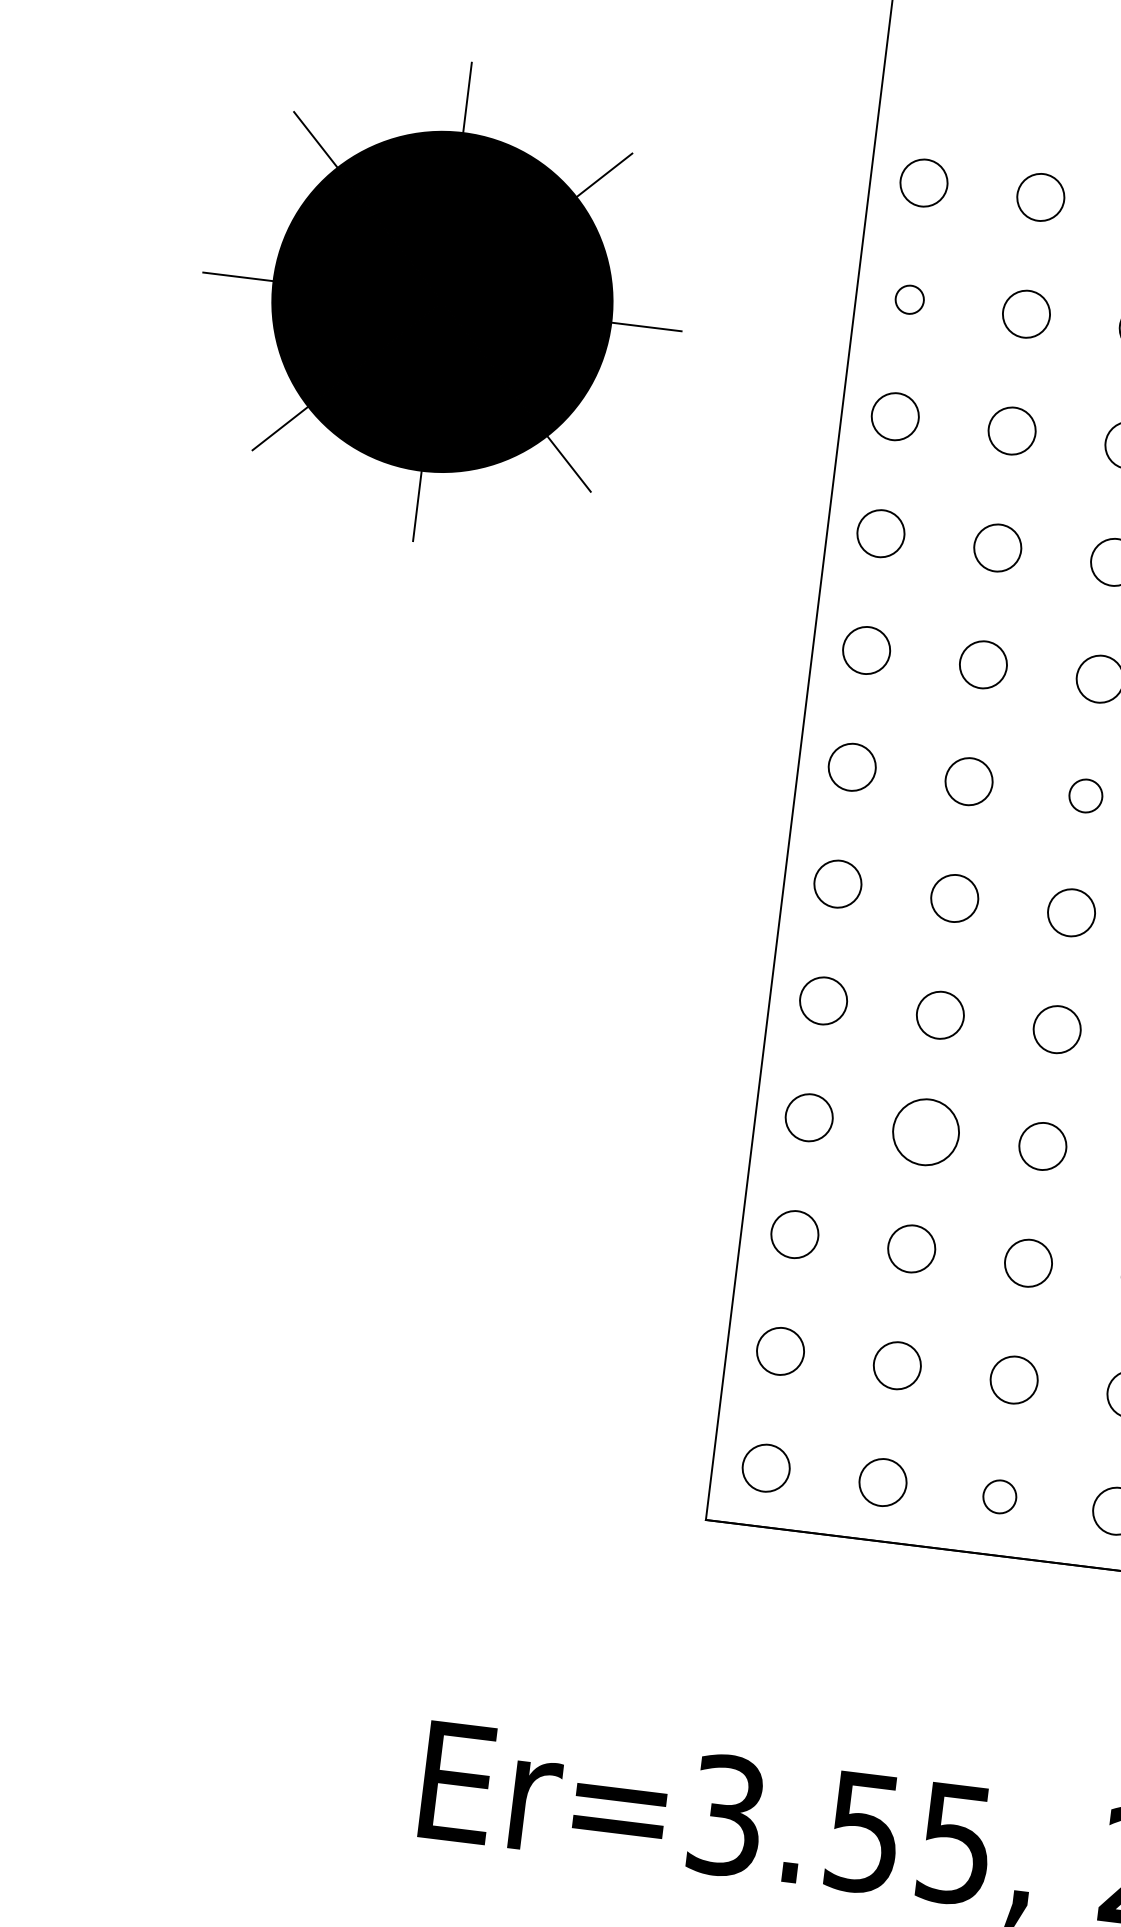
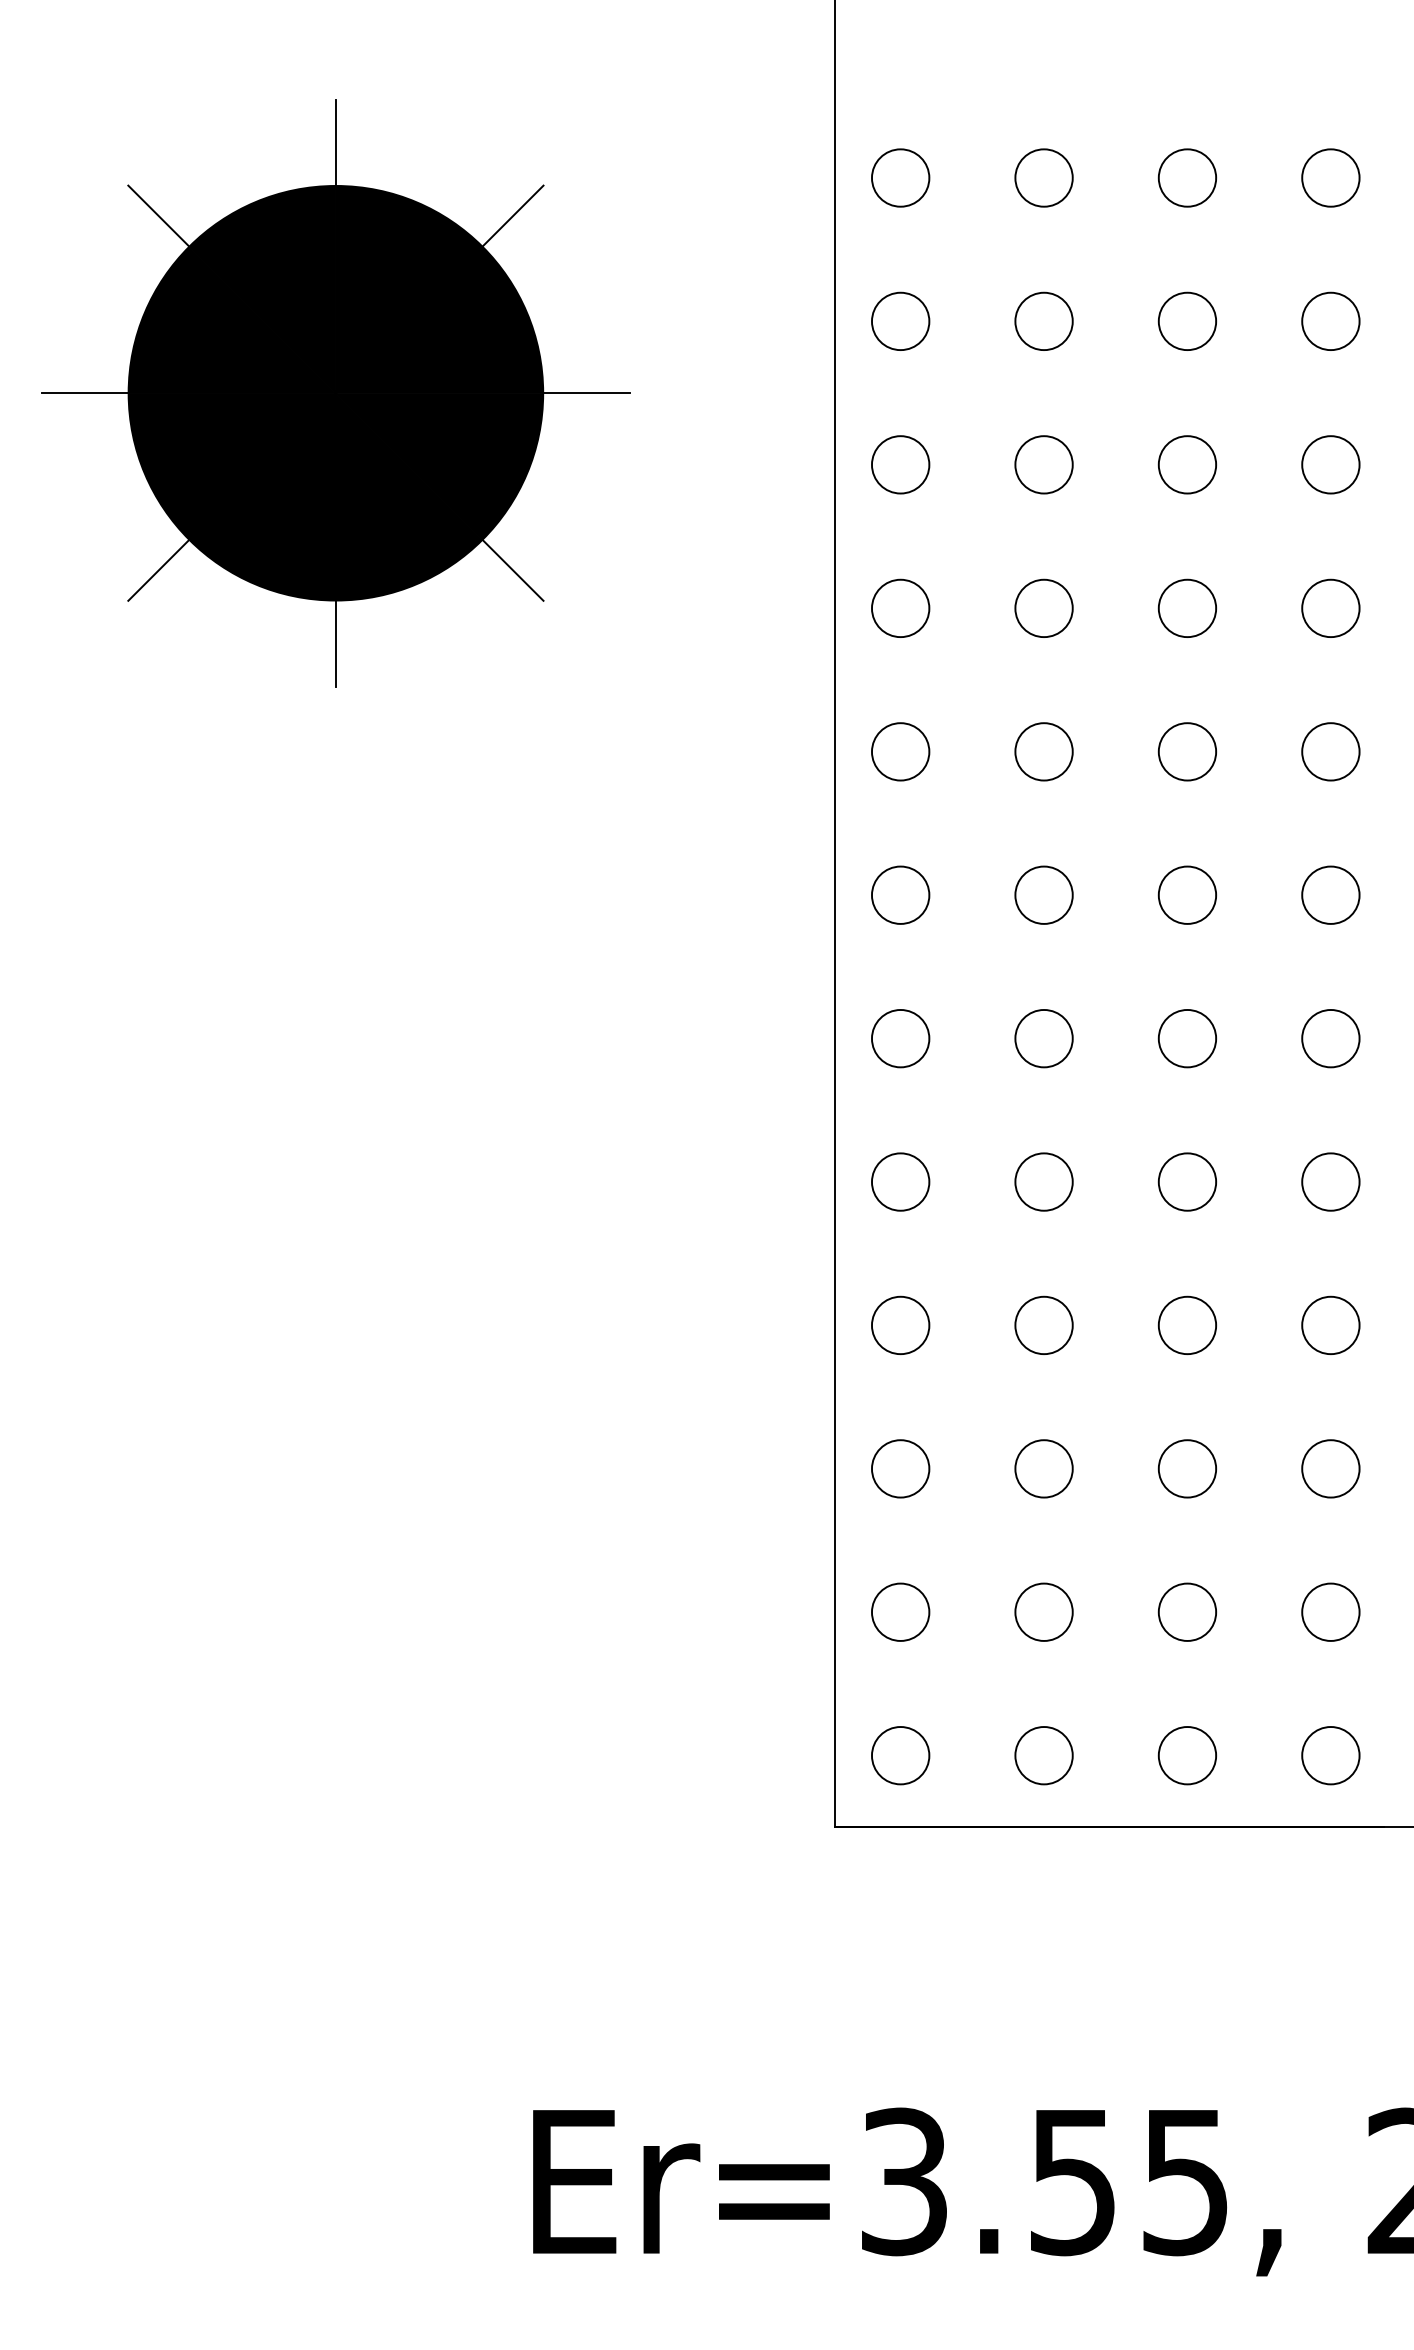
circle: (909, 299) -> (900, 320), size x1.67
circle: (1085, 795) -> (1187, 894), size x1.43
circle: (925, 1131) -> (1043, 1324), size x0.71
circle: (999, 1496) -> (1187, 1755), size x1.43

